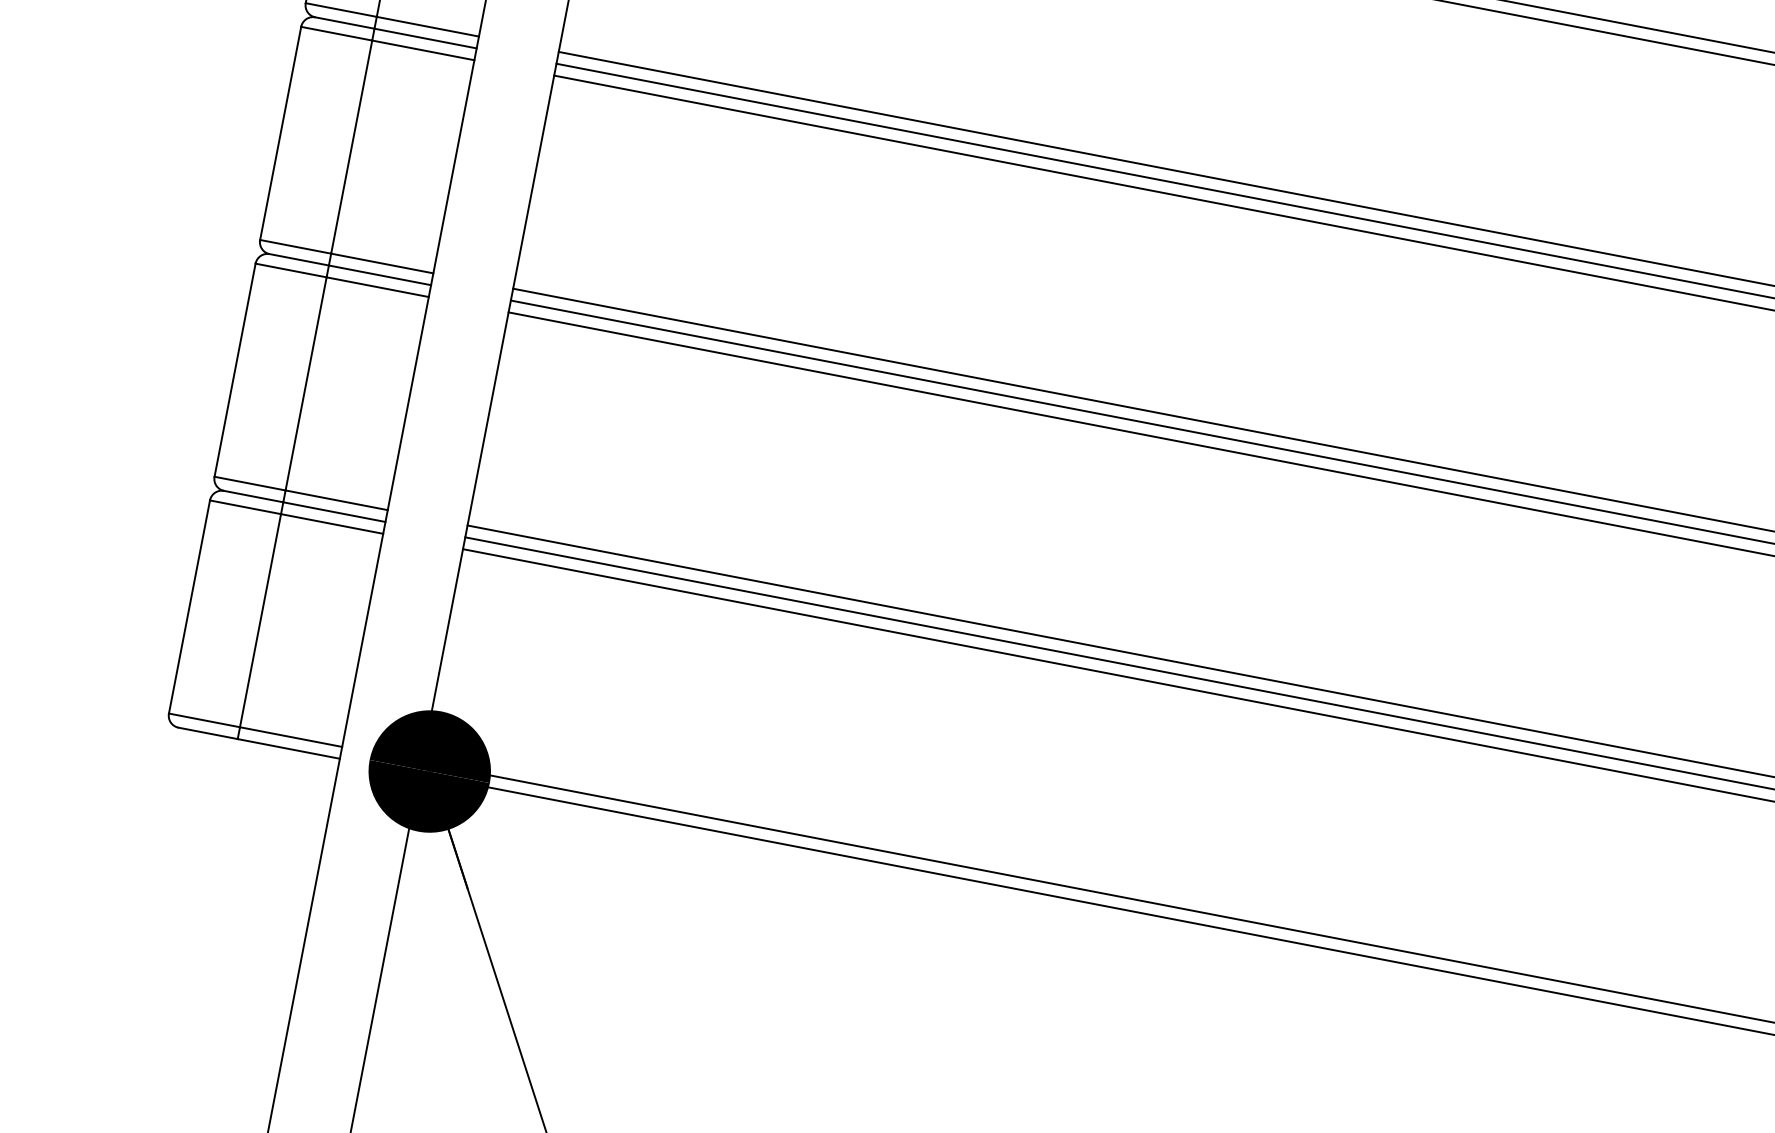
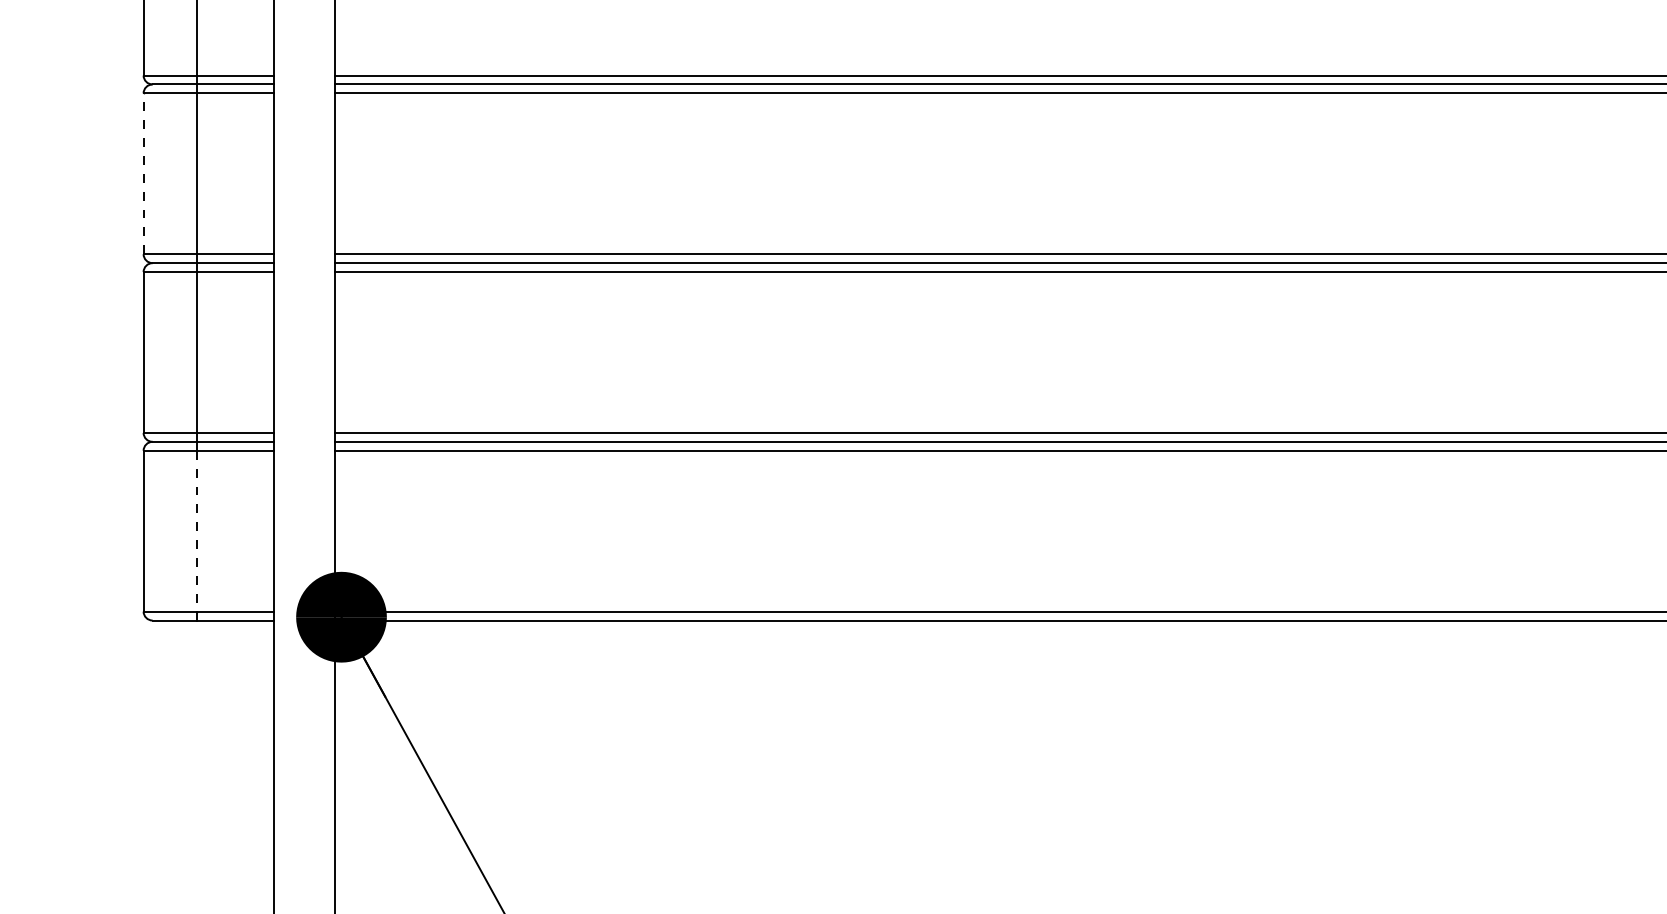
line: (280, 132) -> (143, 173), solid -> dashed
line: (260, 621) -> (197, 531), solid -> dashed

